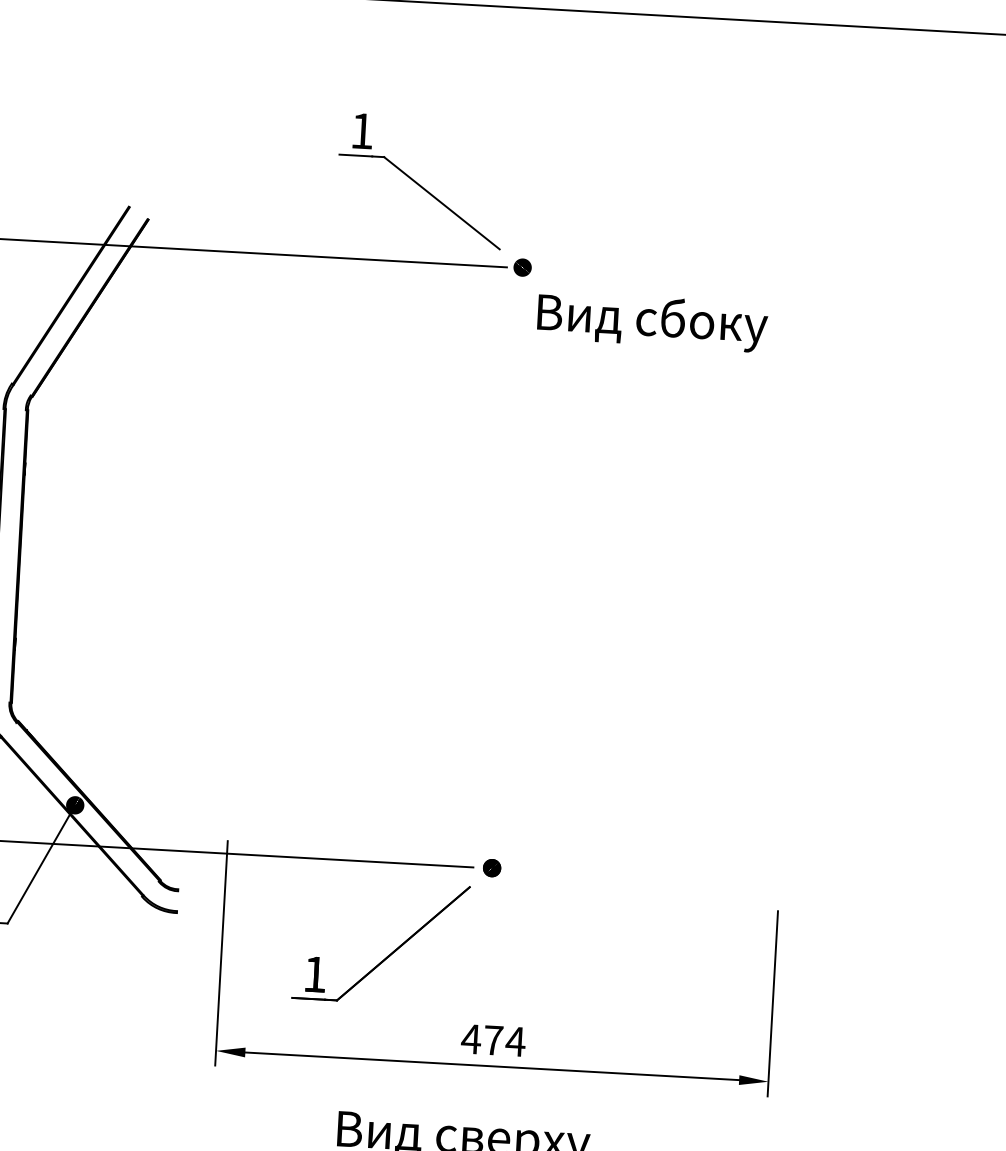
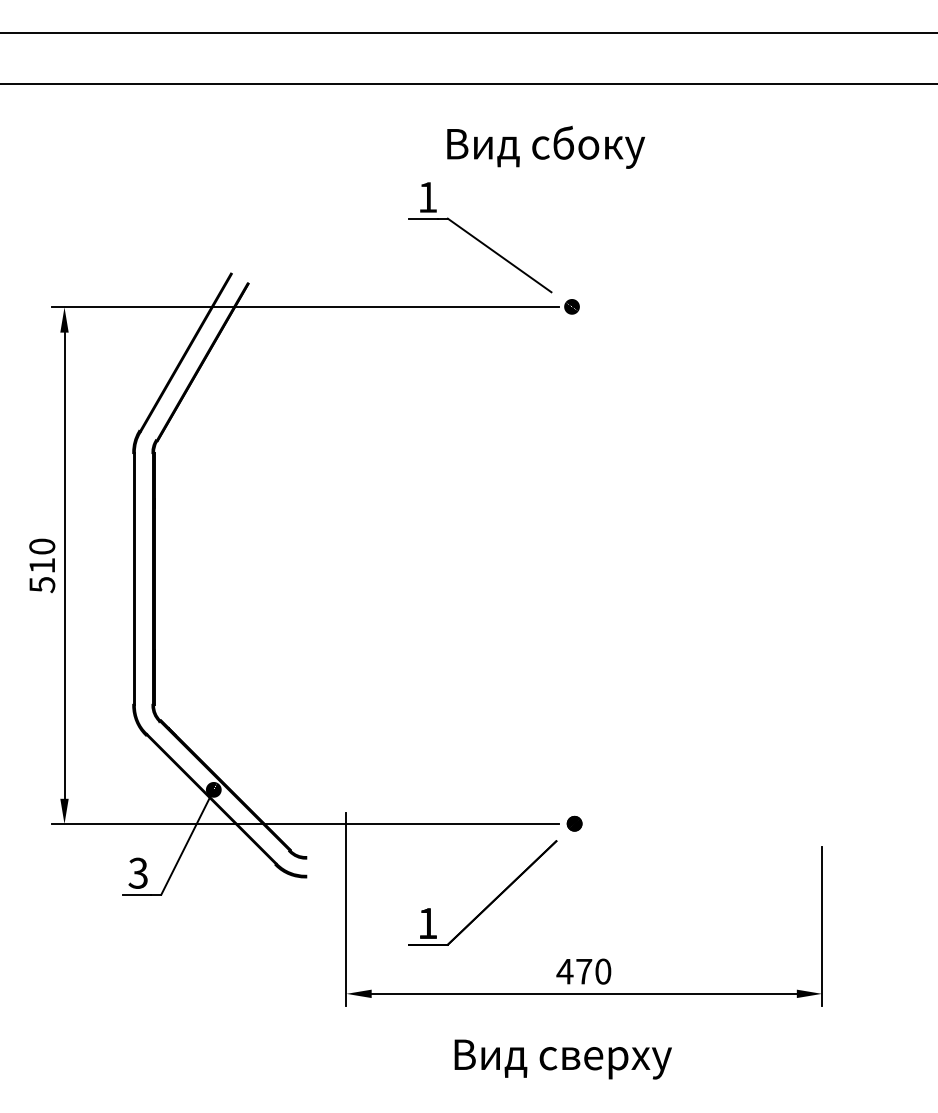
text: (651, 321) -> (545, 146), moved
text: (514, 1041) -> (602, 971), 474 -> 470

